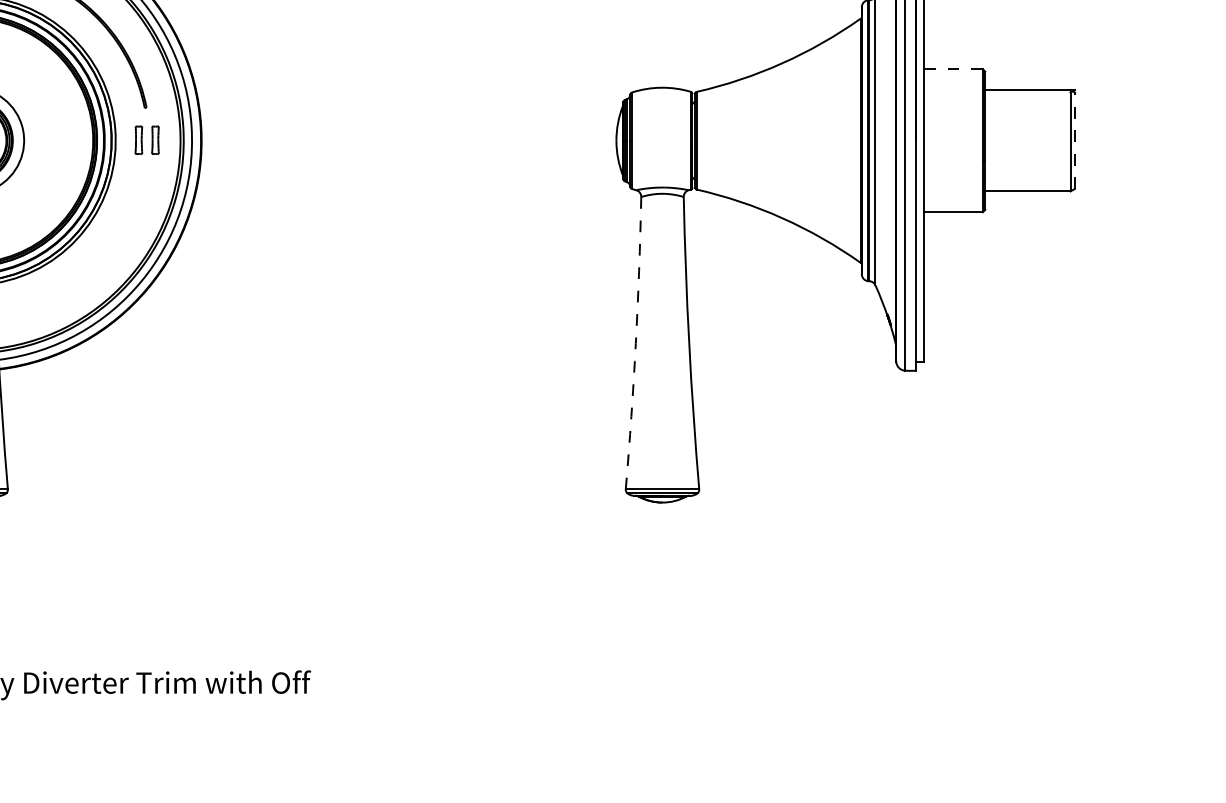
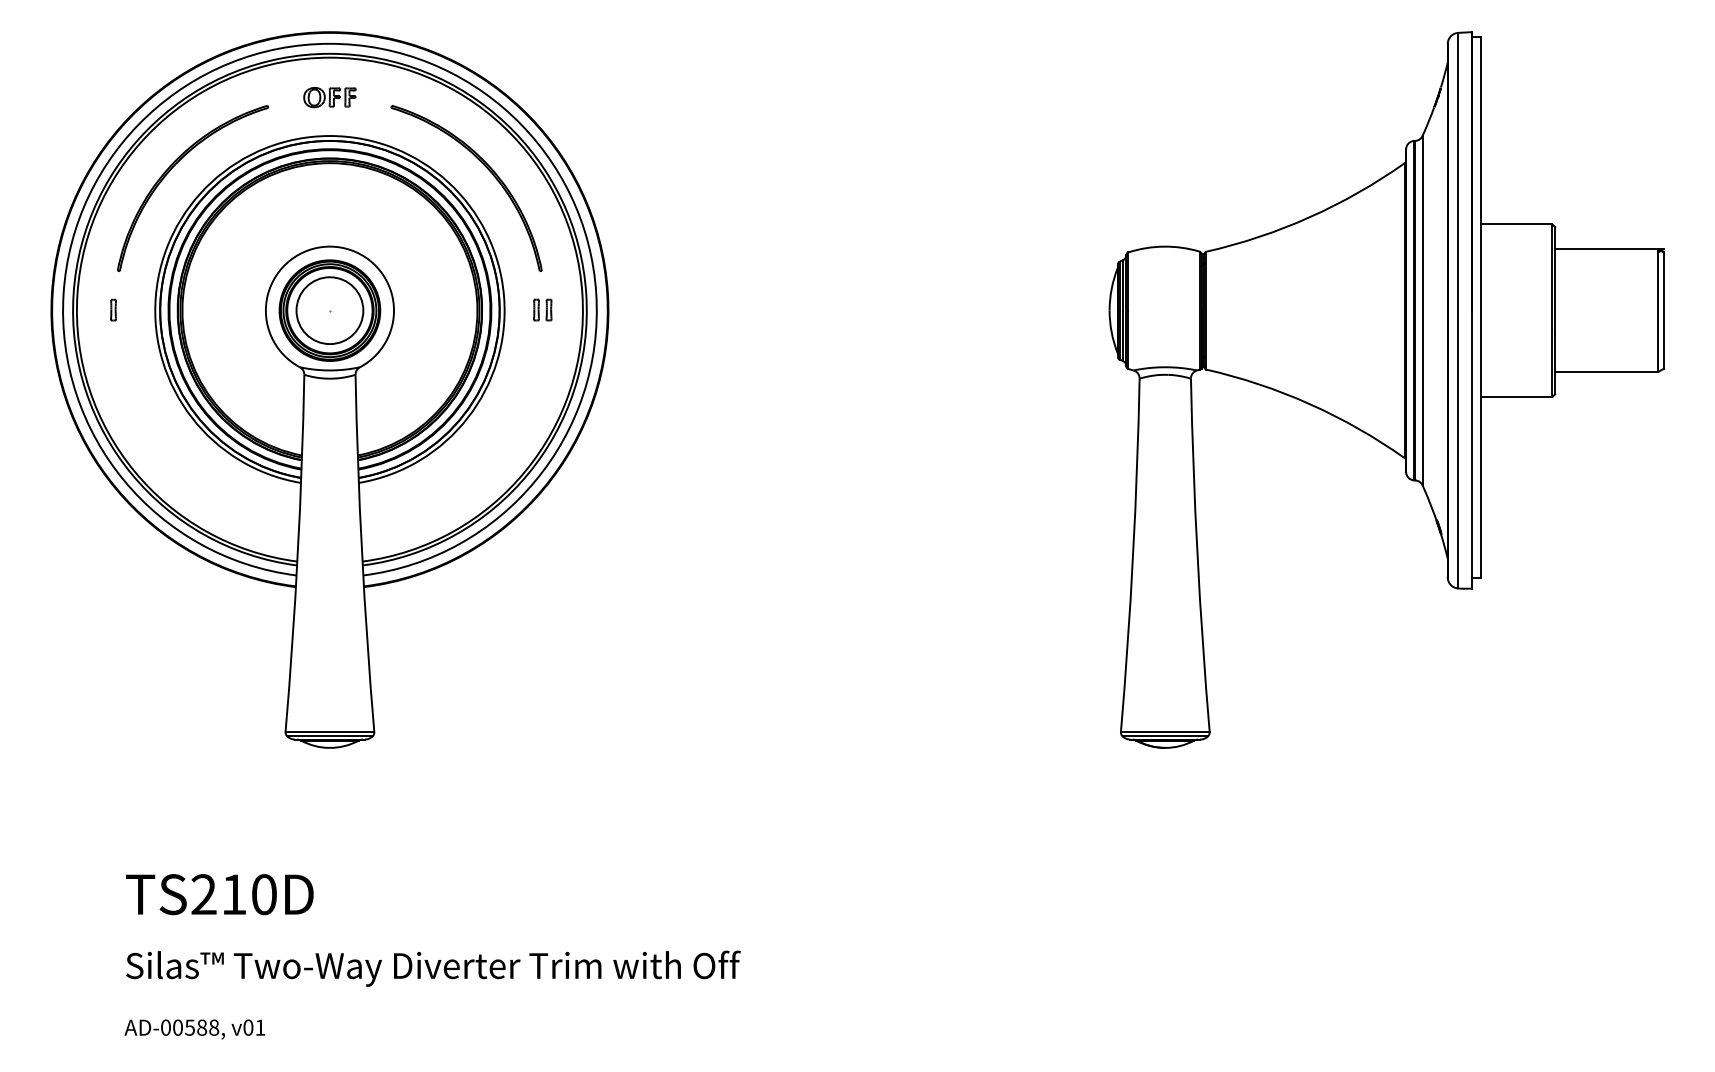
line: (953, 69) -> (1516, 224), dashed -> solid
part: (147, 139) -> (542, 309), size x0.62
line: (1074, 140) -> (1663, 310), dashed -> solid
arc: (636, 343) -> (1133, 555), dashed -> solid

